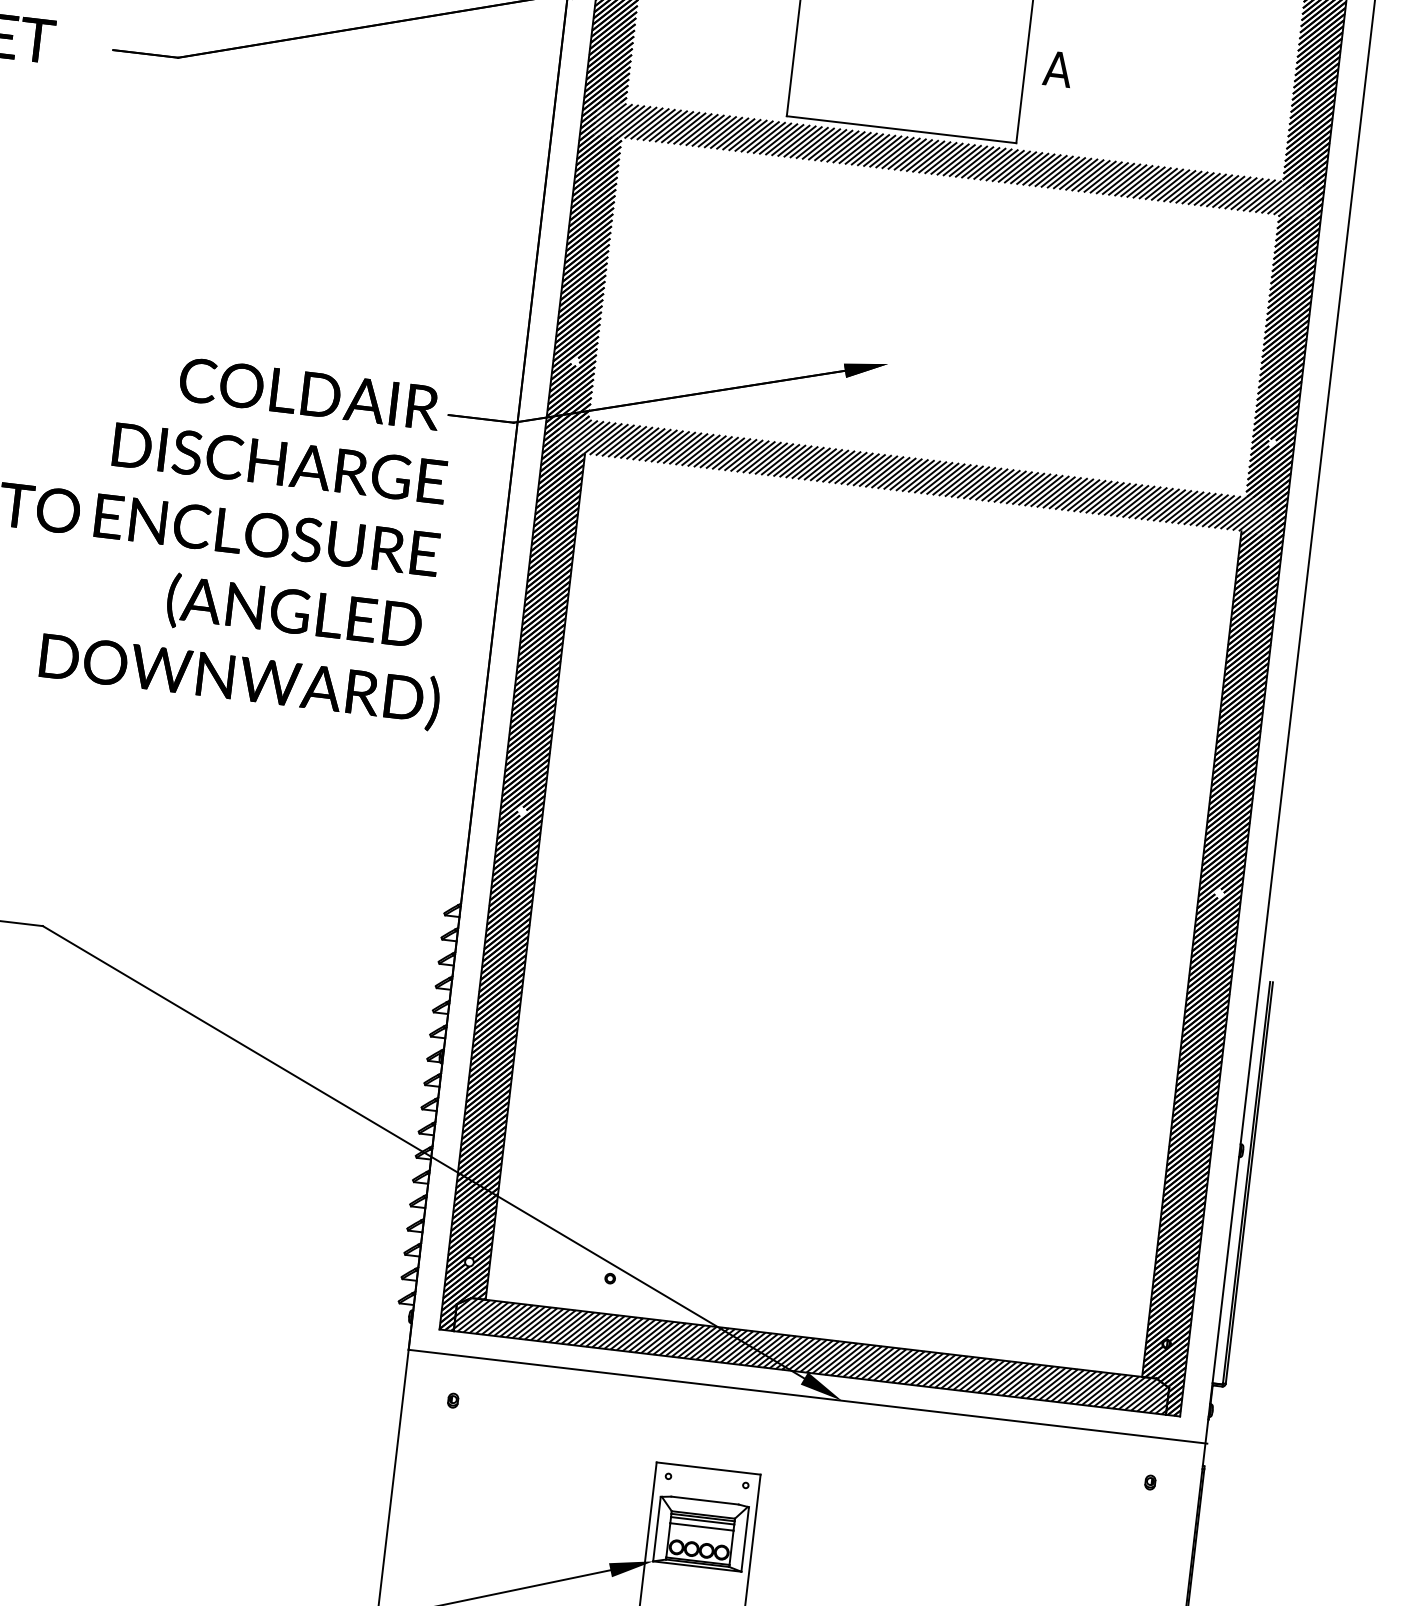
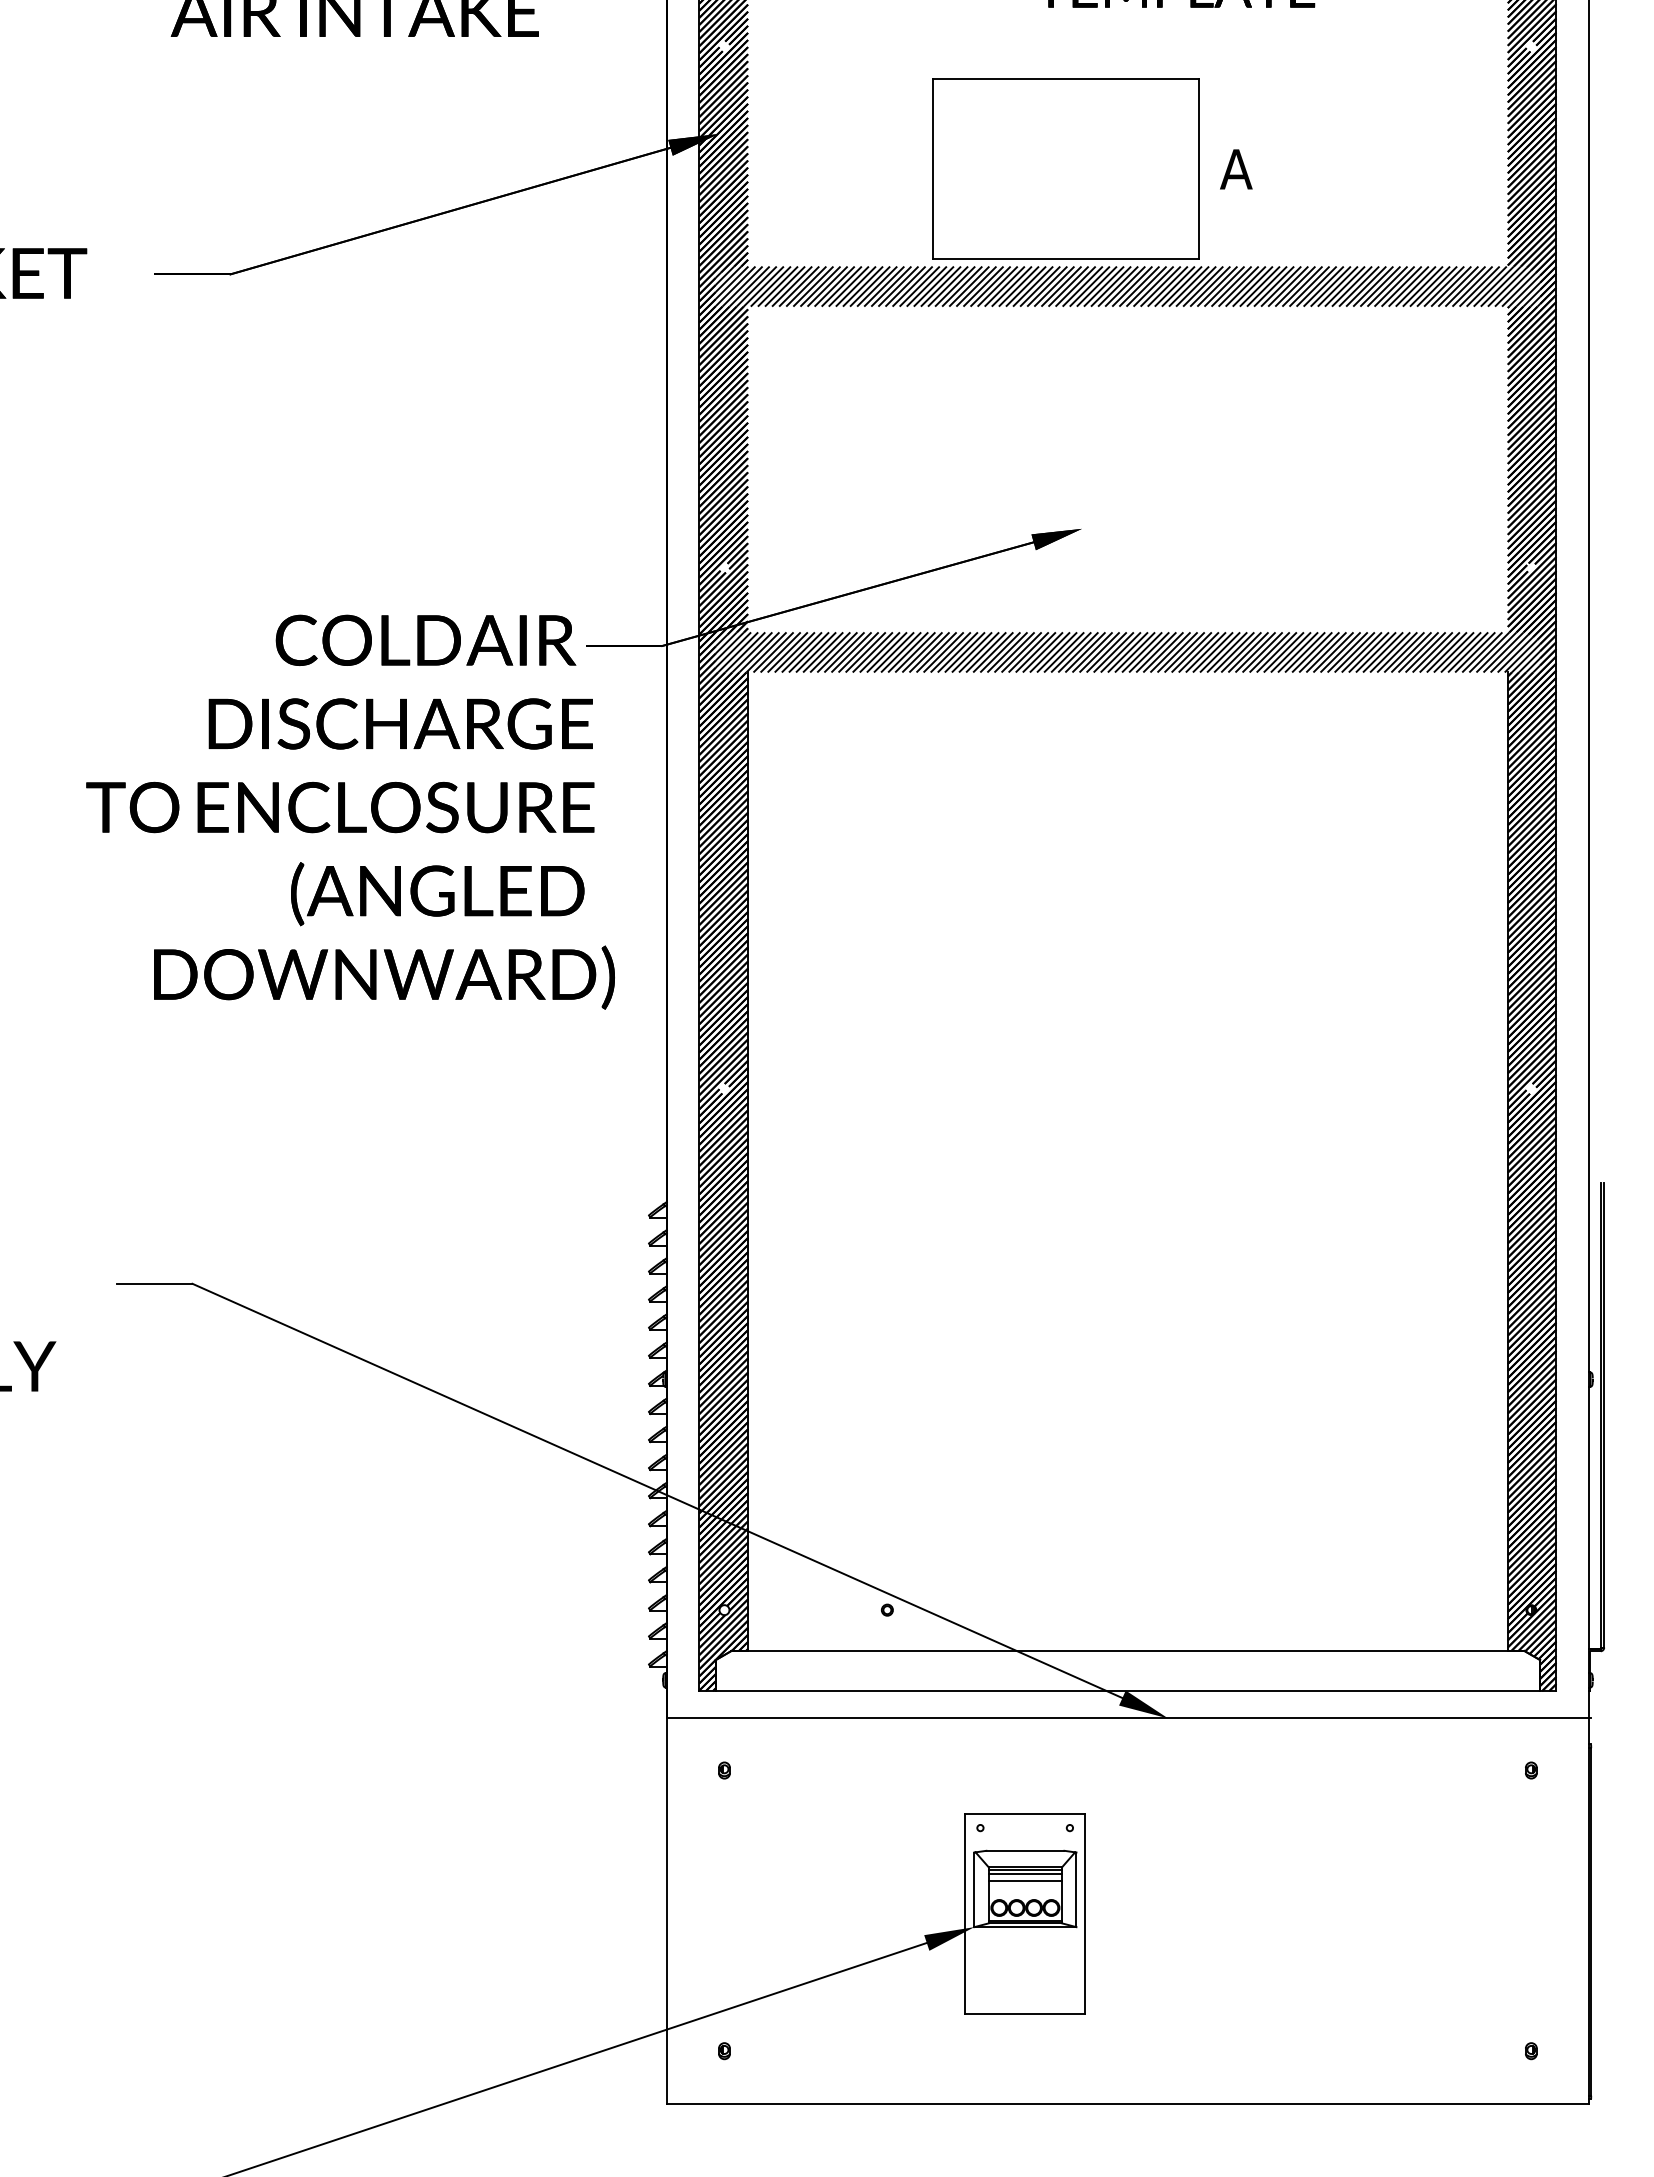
hatch: (811, 1355) -> (1127, 1670), removed

